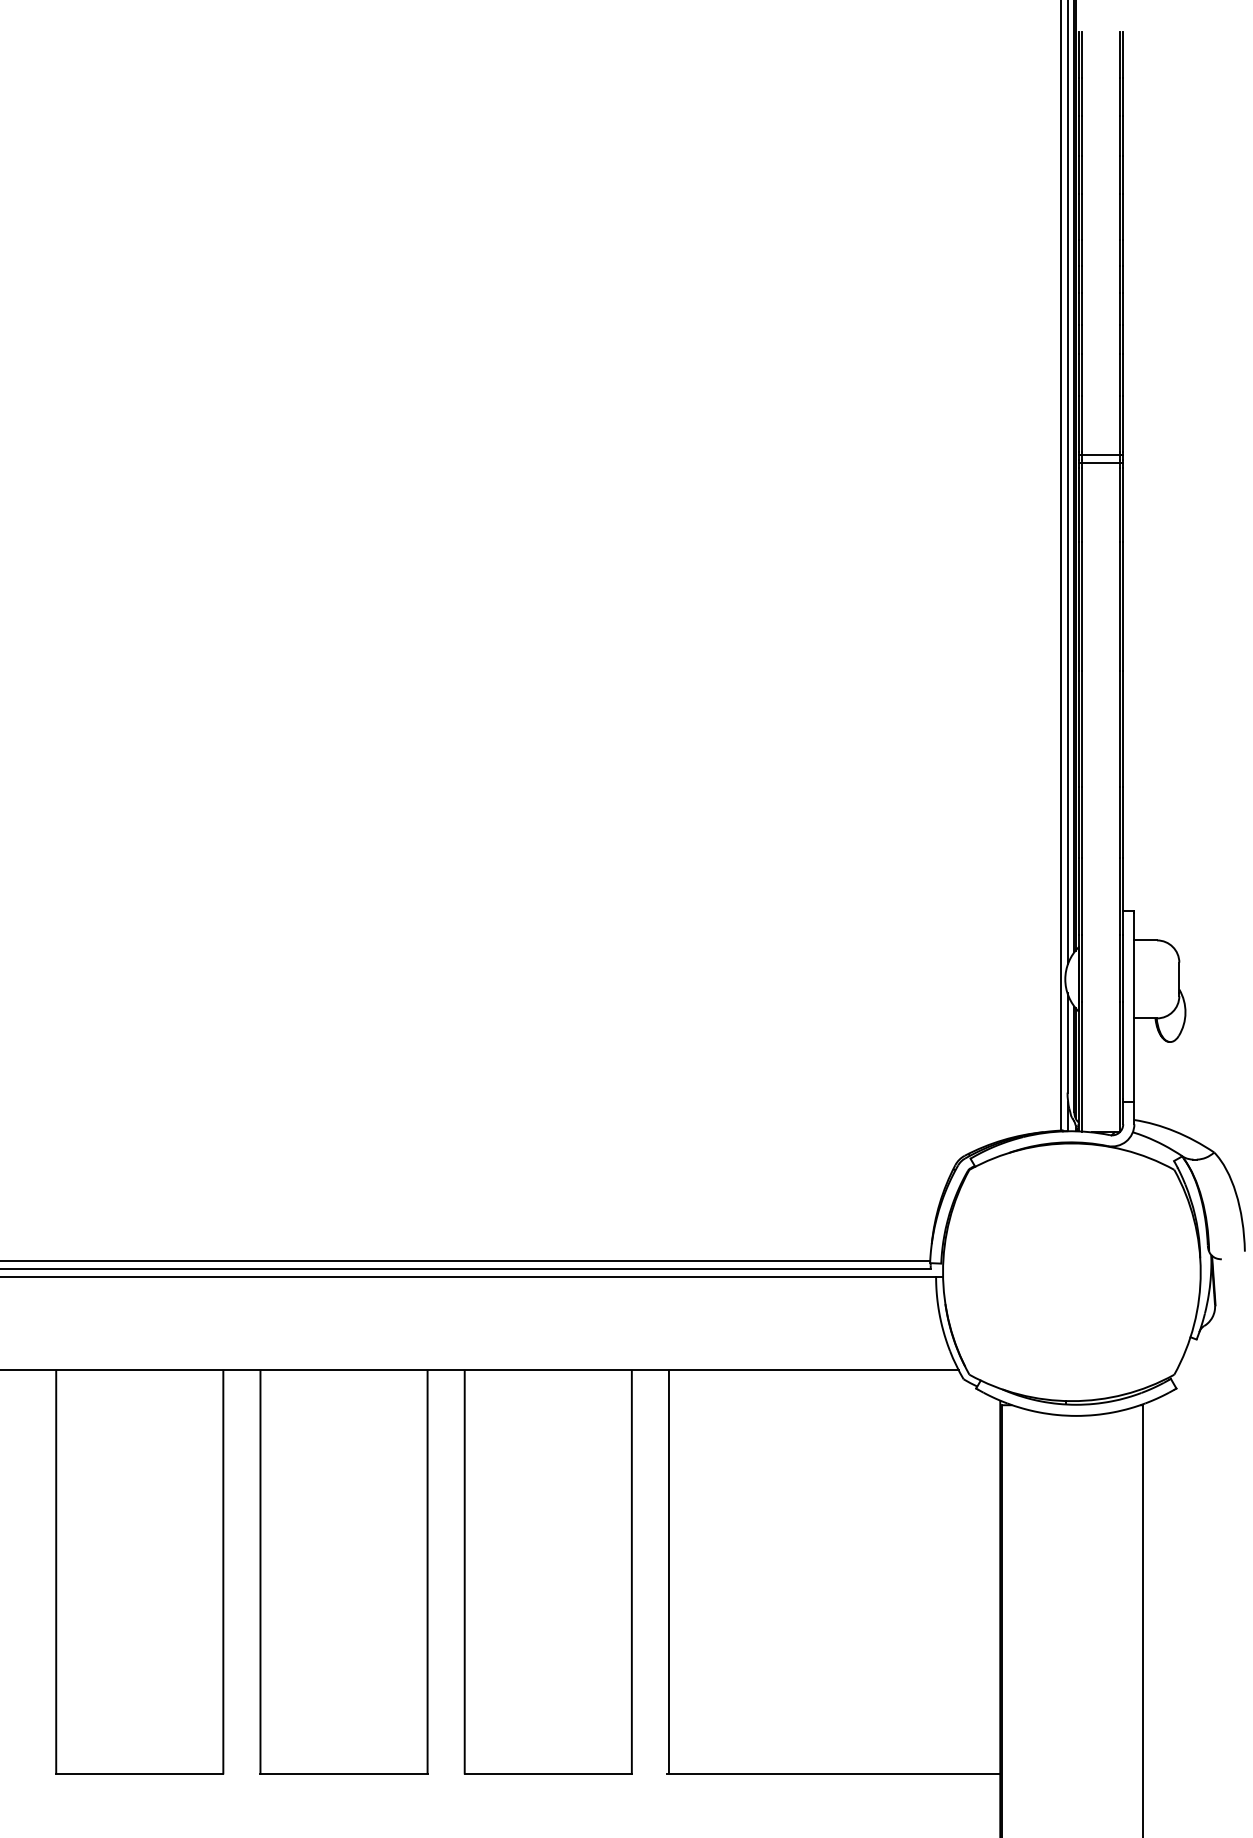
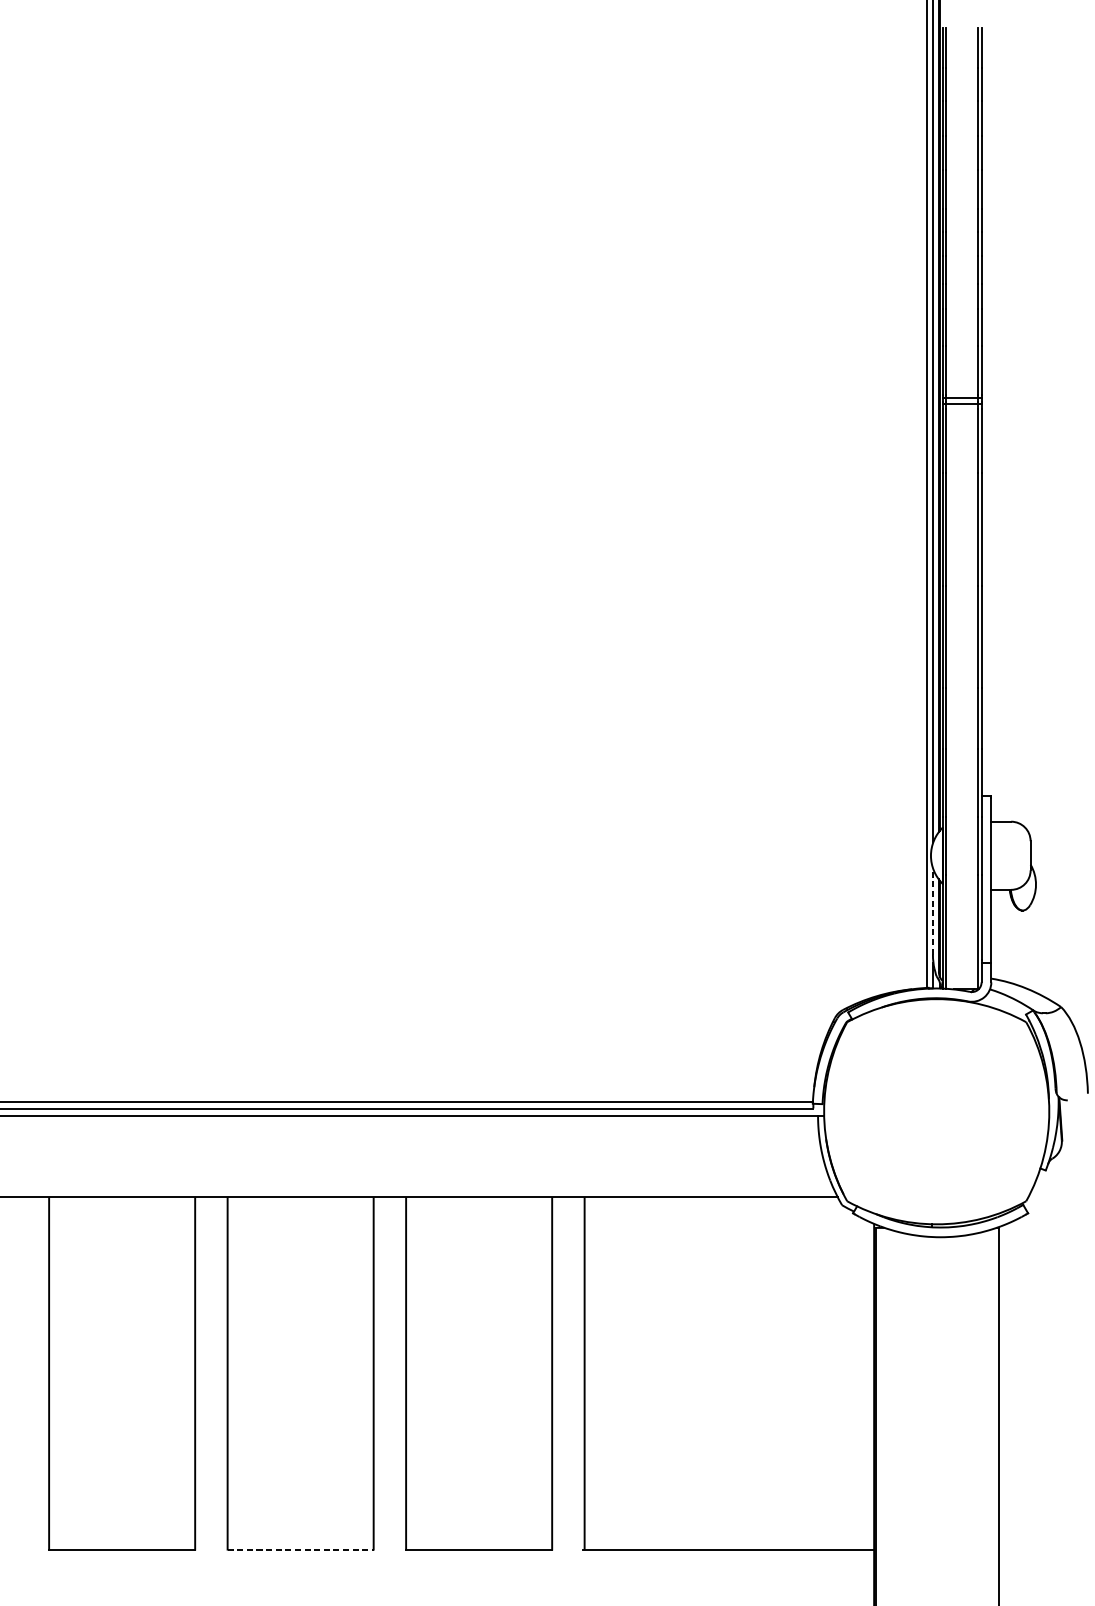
line: (1067, 1043) -> (932, 911), solid -> dashed
line: (344, 1773) -> (301, 1549), solid -> dashed

